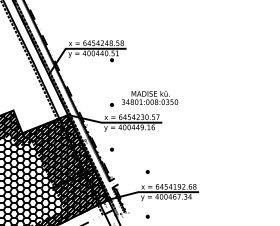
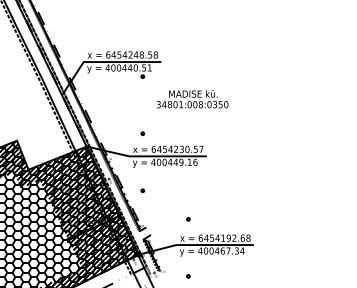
text: (150, 97) -> (193, 98), moved

